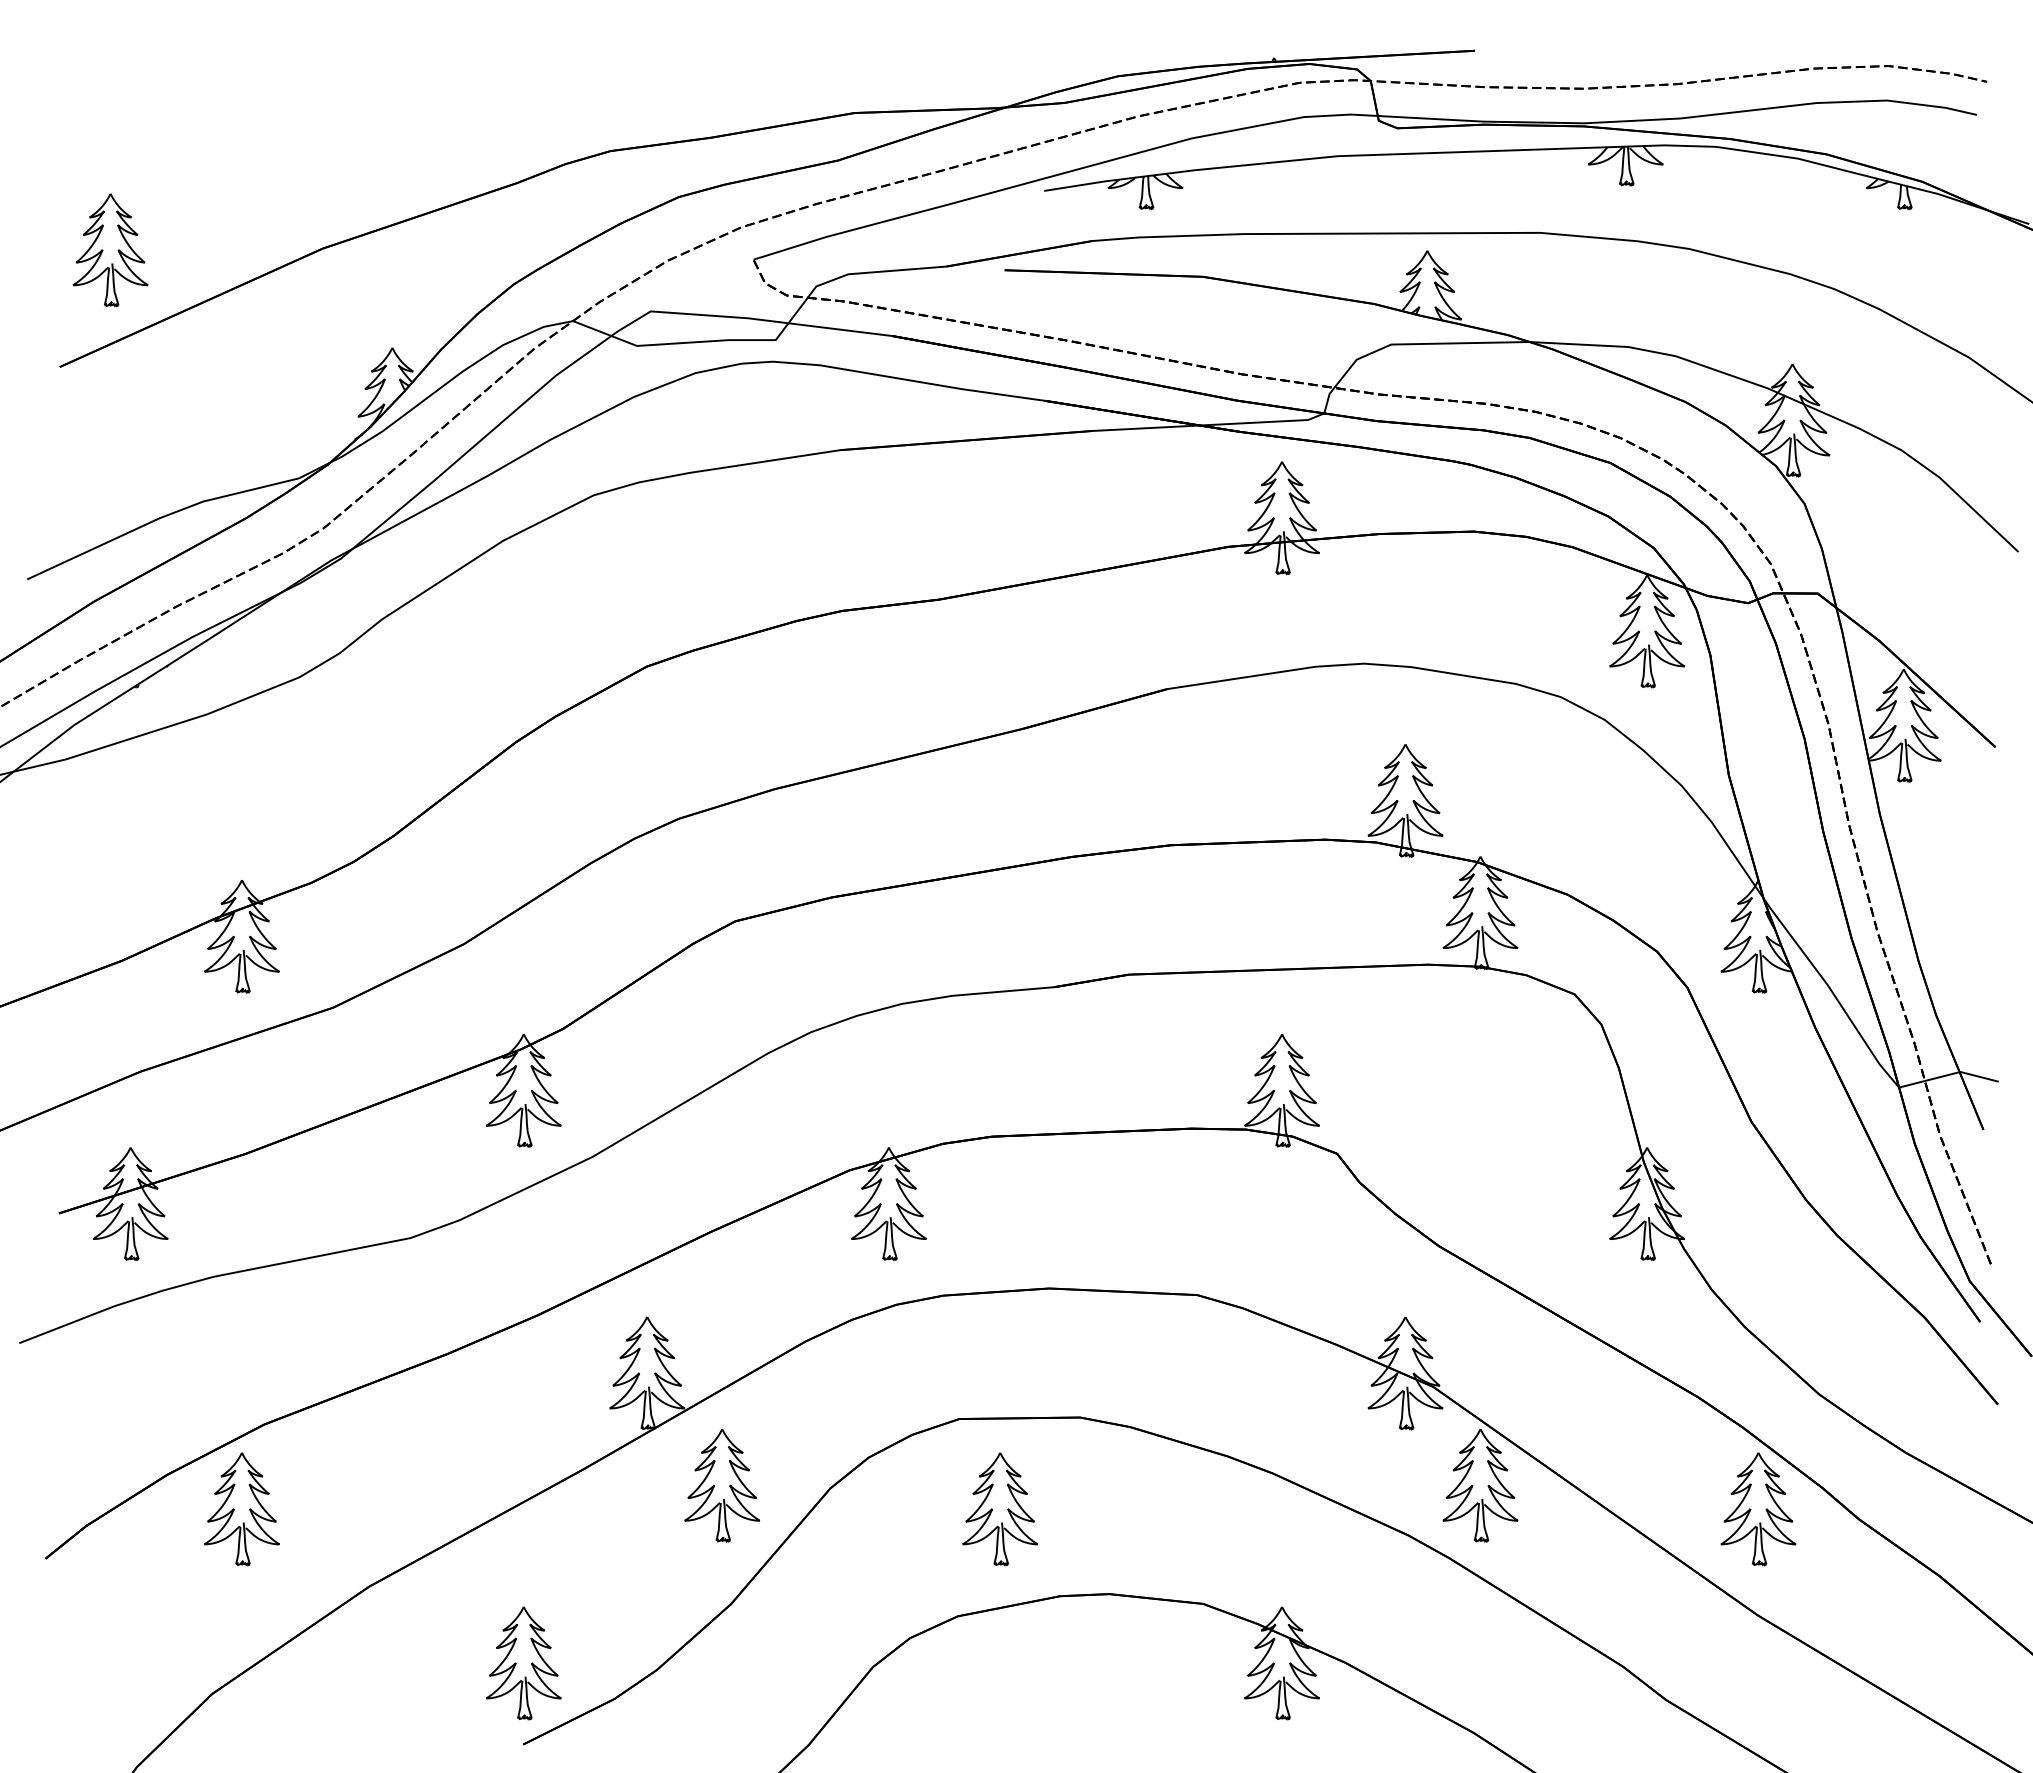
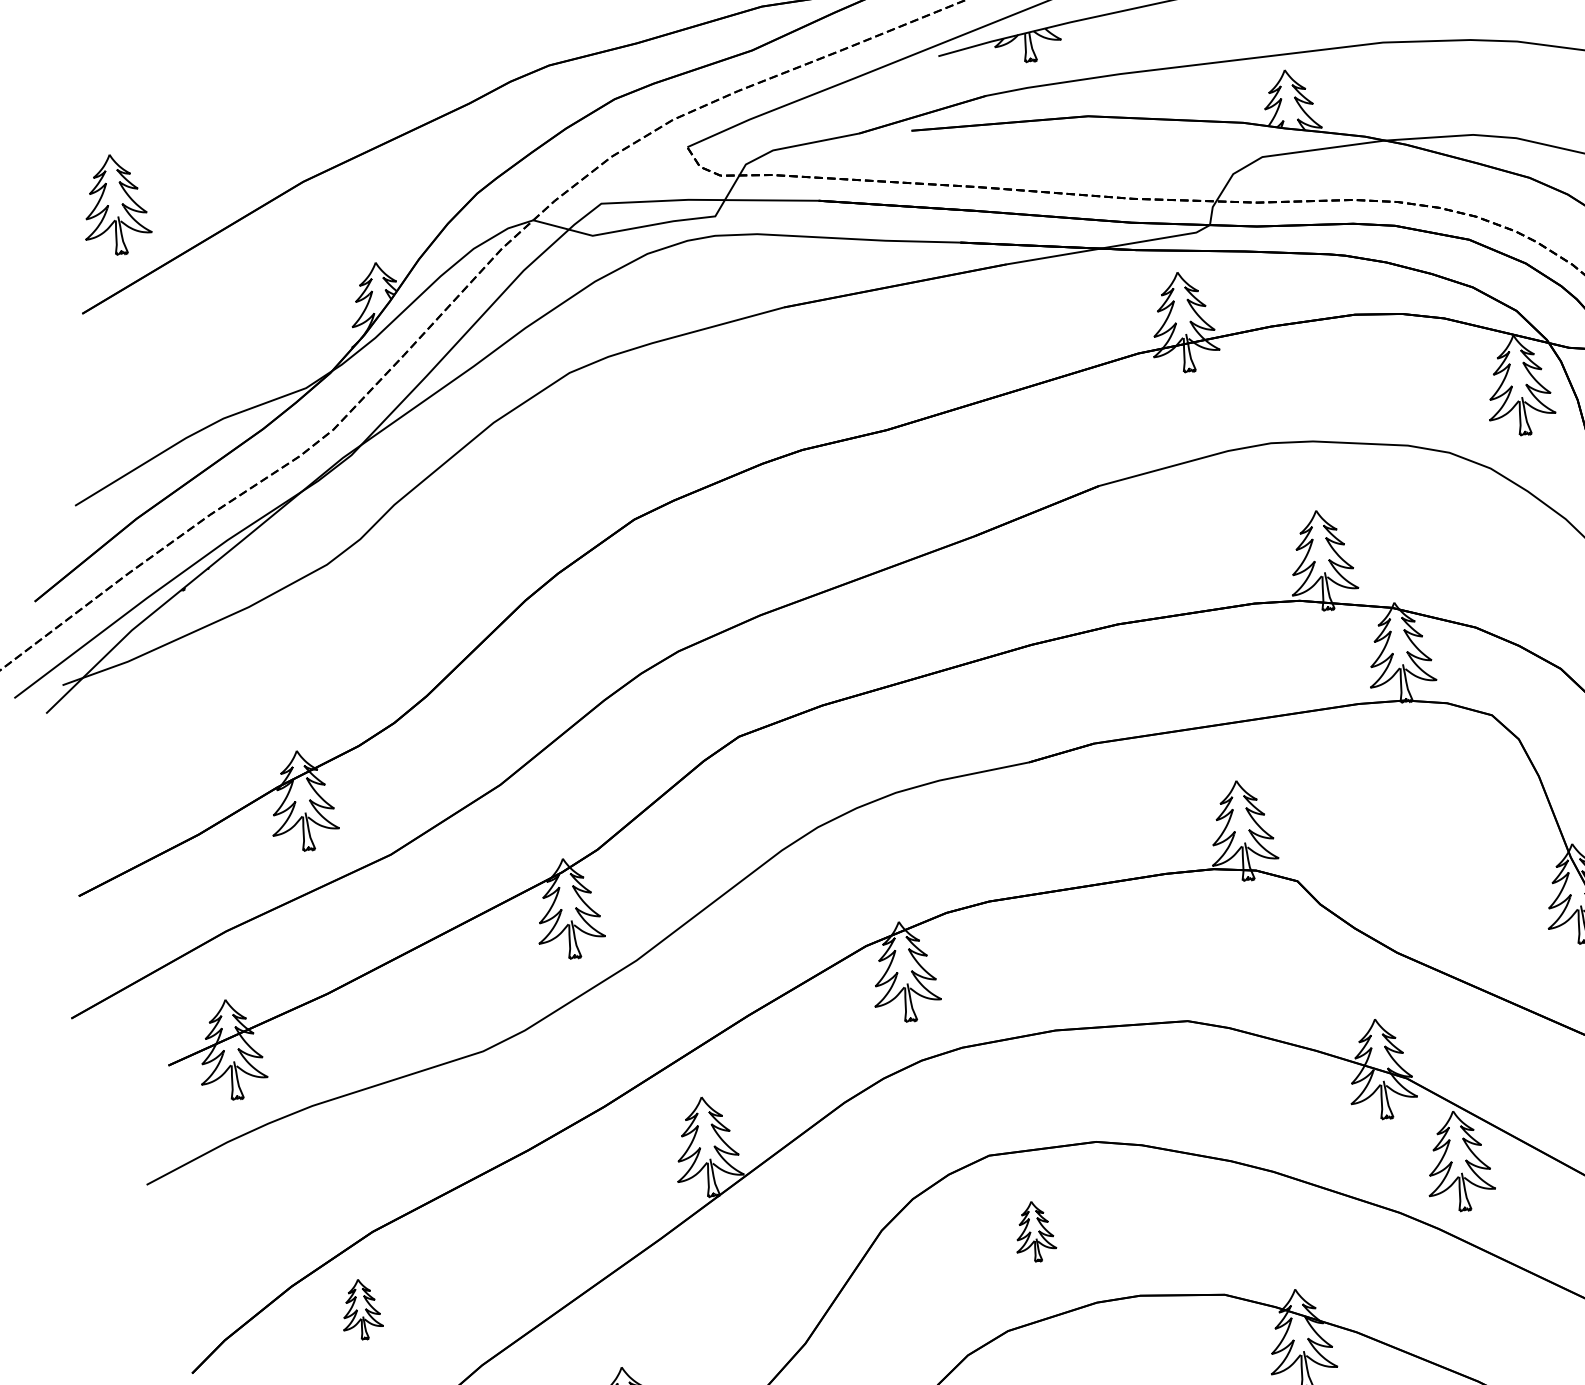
part: (721, 1485) -> (784, 1239), removed
part: (241, 1509) -> (361, 1309), size x0.6
part: (999, 1509) -> (1034, 1231), size x0.6

